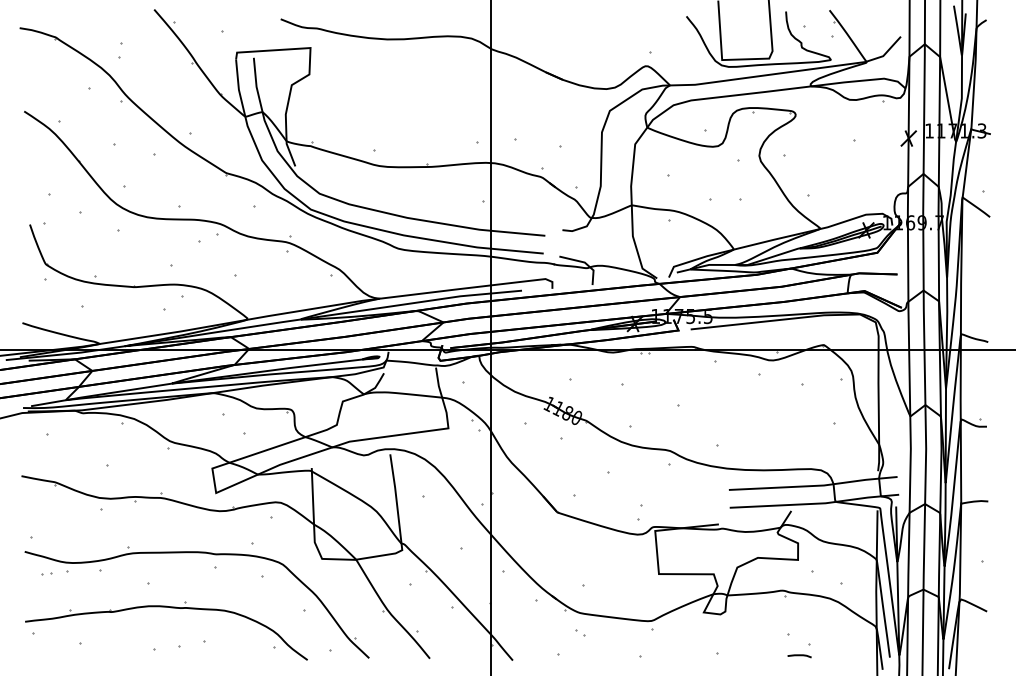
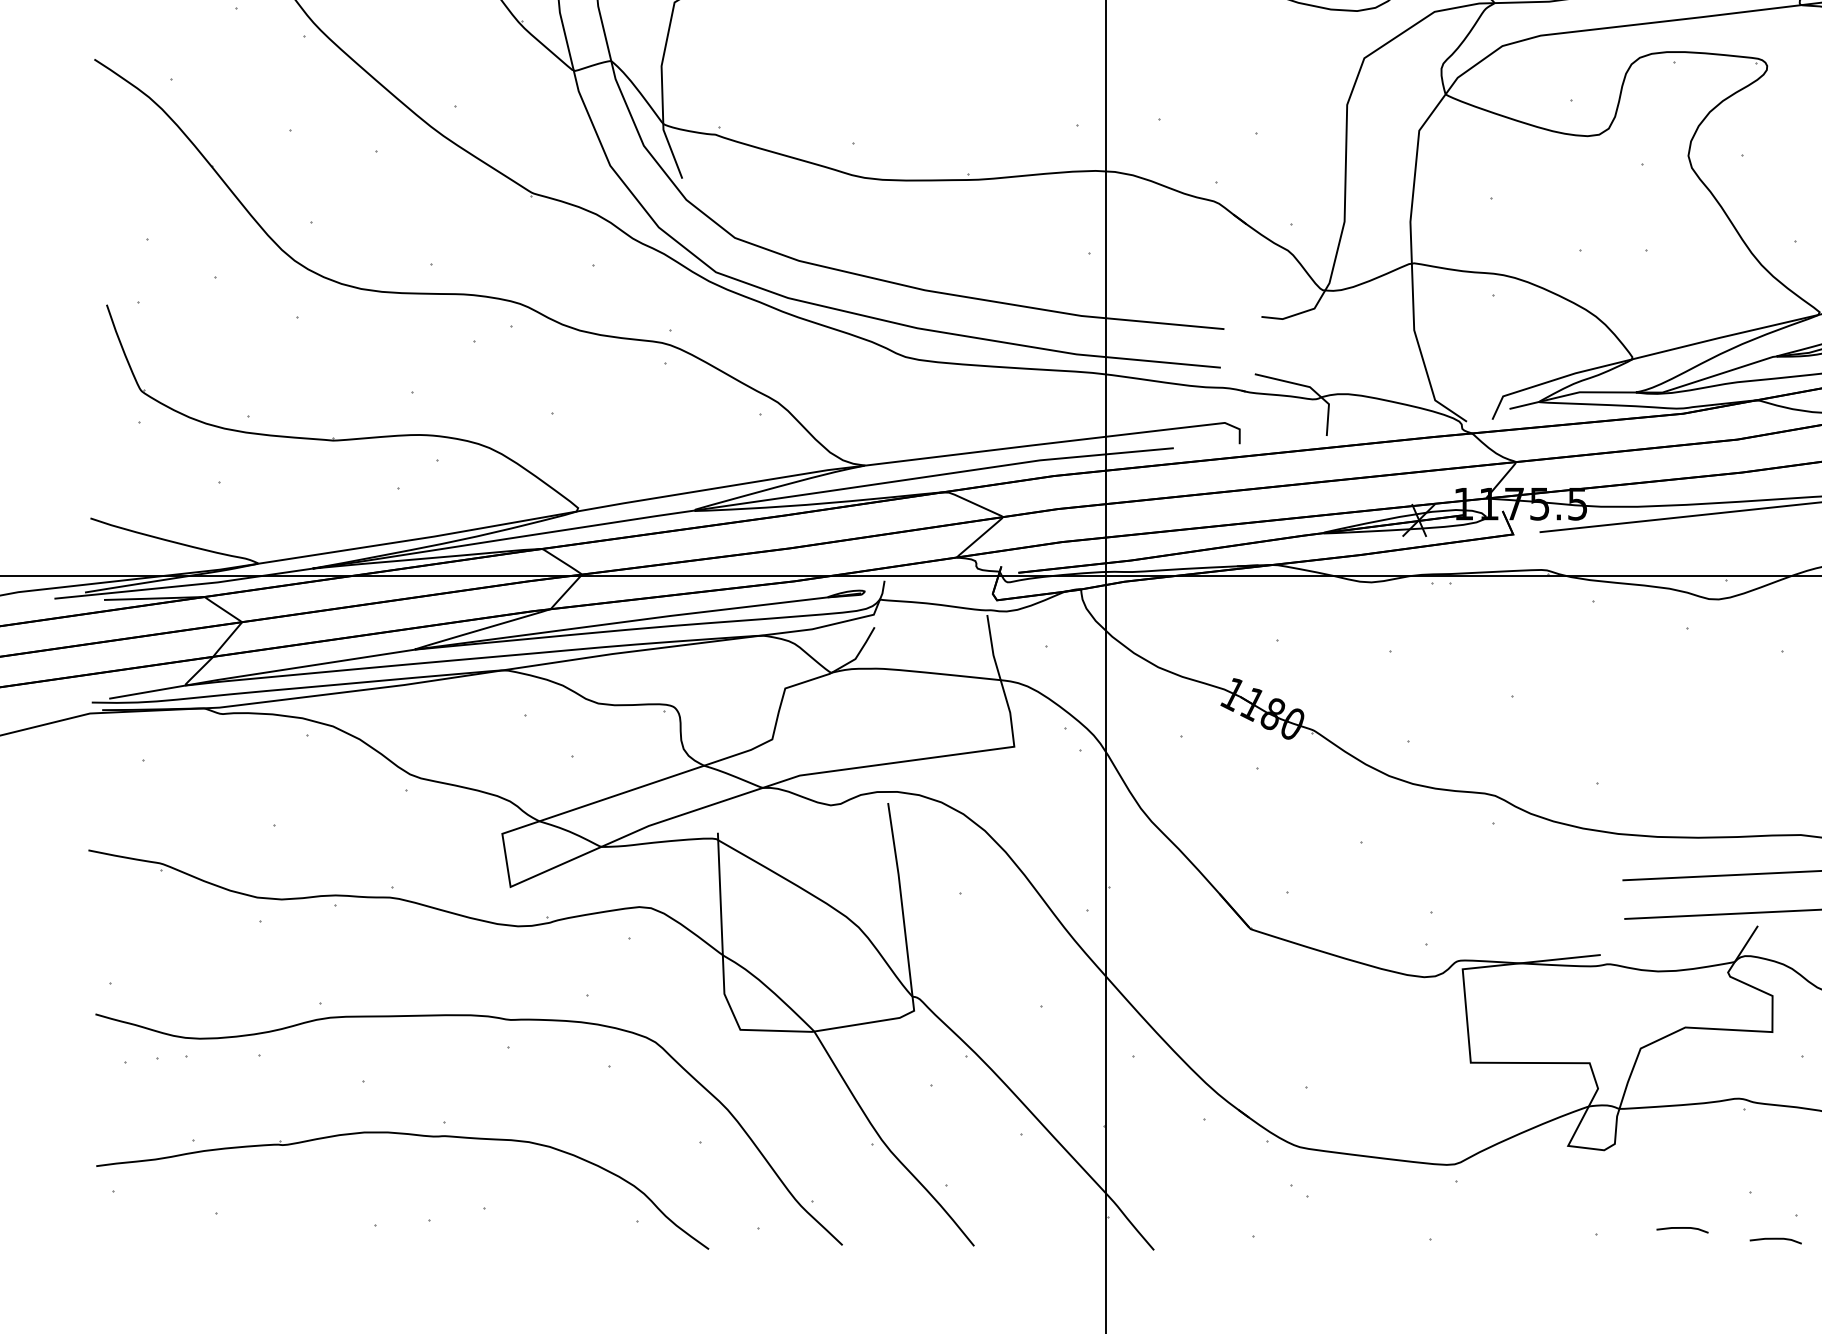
part: (46, 573) -> (142, 1061), size x1.6
curve: (756, 651) -> (1682, 1230), added

